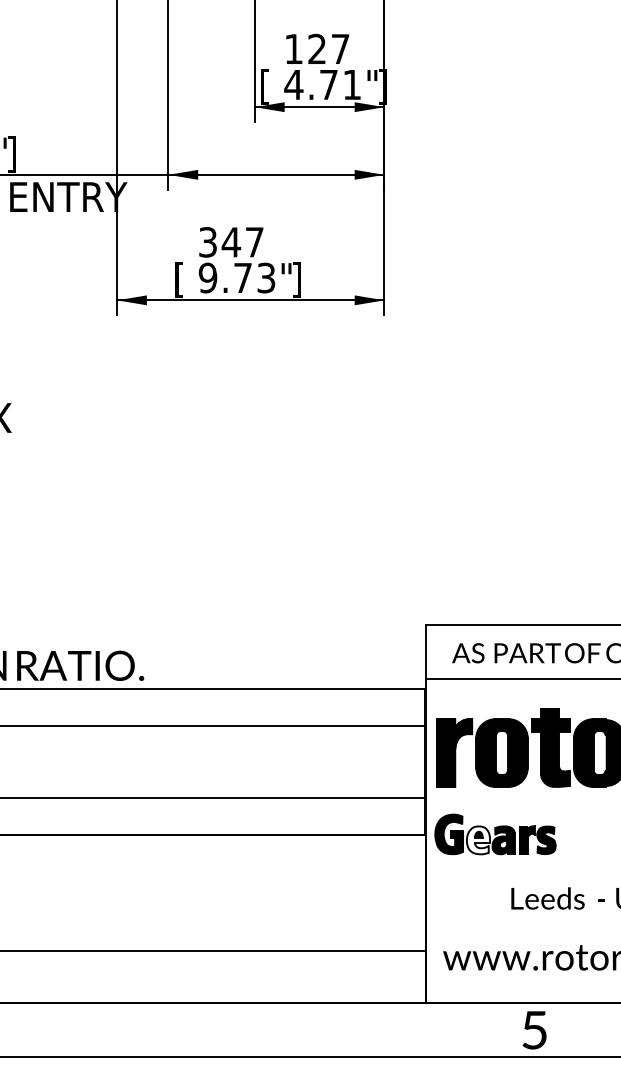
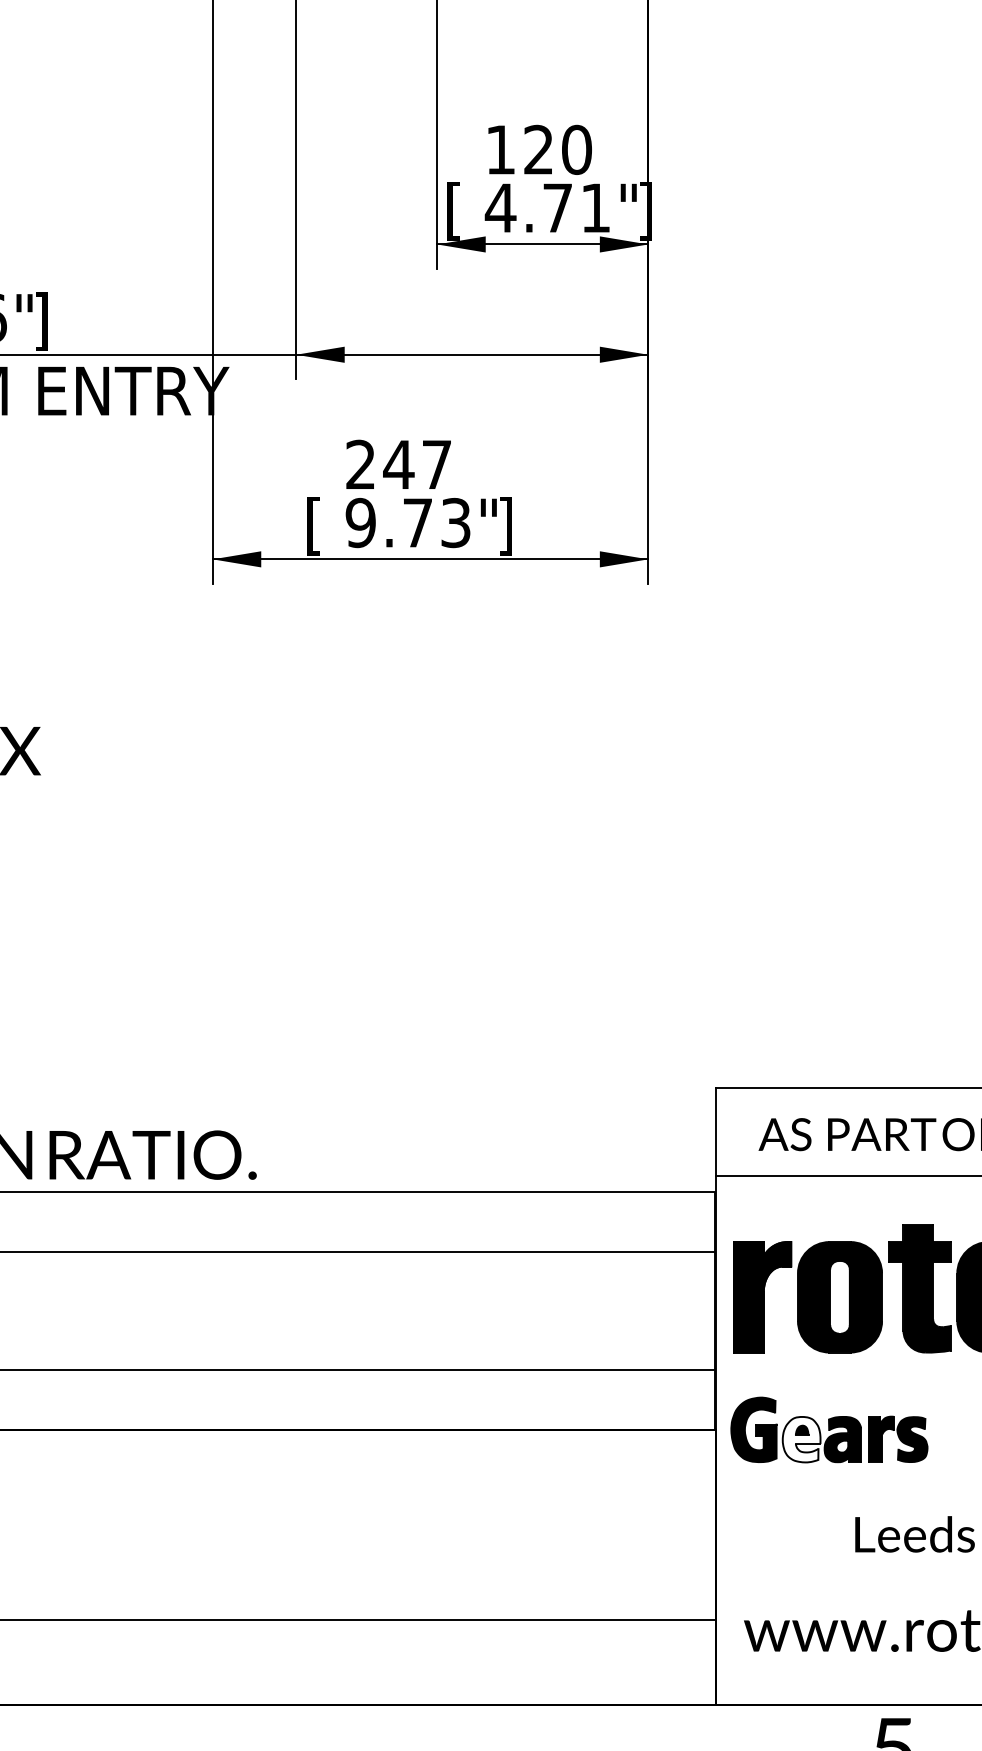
text: (340, 48) -> (576, 148), 127 -> 120
text: (207, 242) -> (359, 465), 347 -> 247

